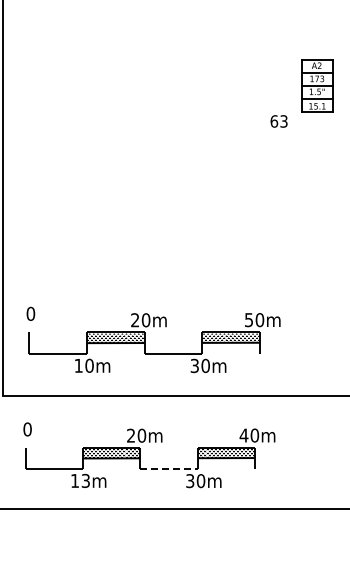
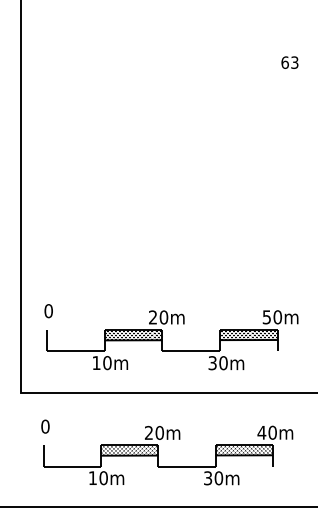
text: (278, 121) -> (289, 62), moved
line: (169, 469) -> (187, 466), dashed -> solid
text: (85, 480) -> (103, 477), 13m -> 10m

